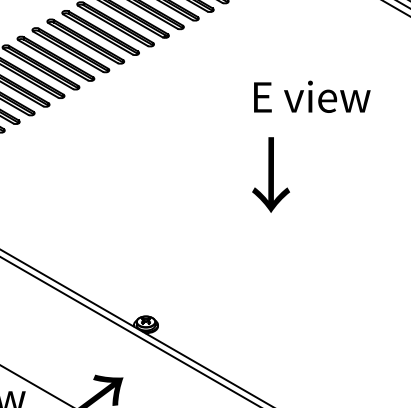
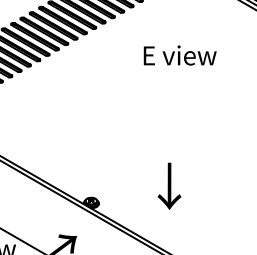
text: (311, 96) -> (179, 55), moved
text: (271, 173) -> (169, 185), moved

